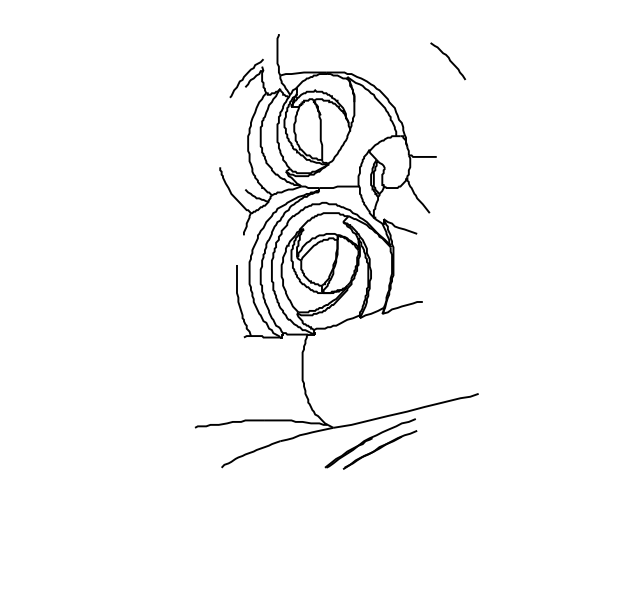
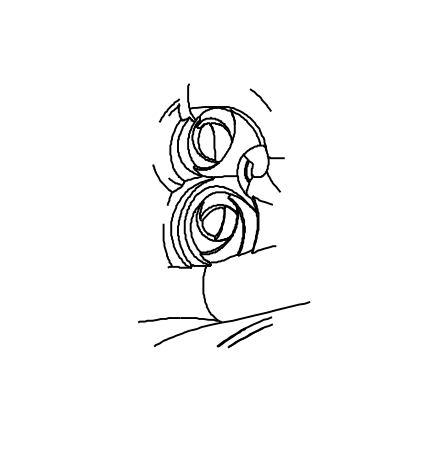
curve: (447, 60) -> (260, 99), moved

